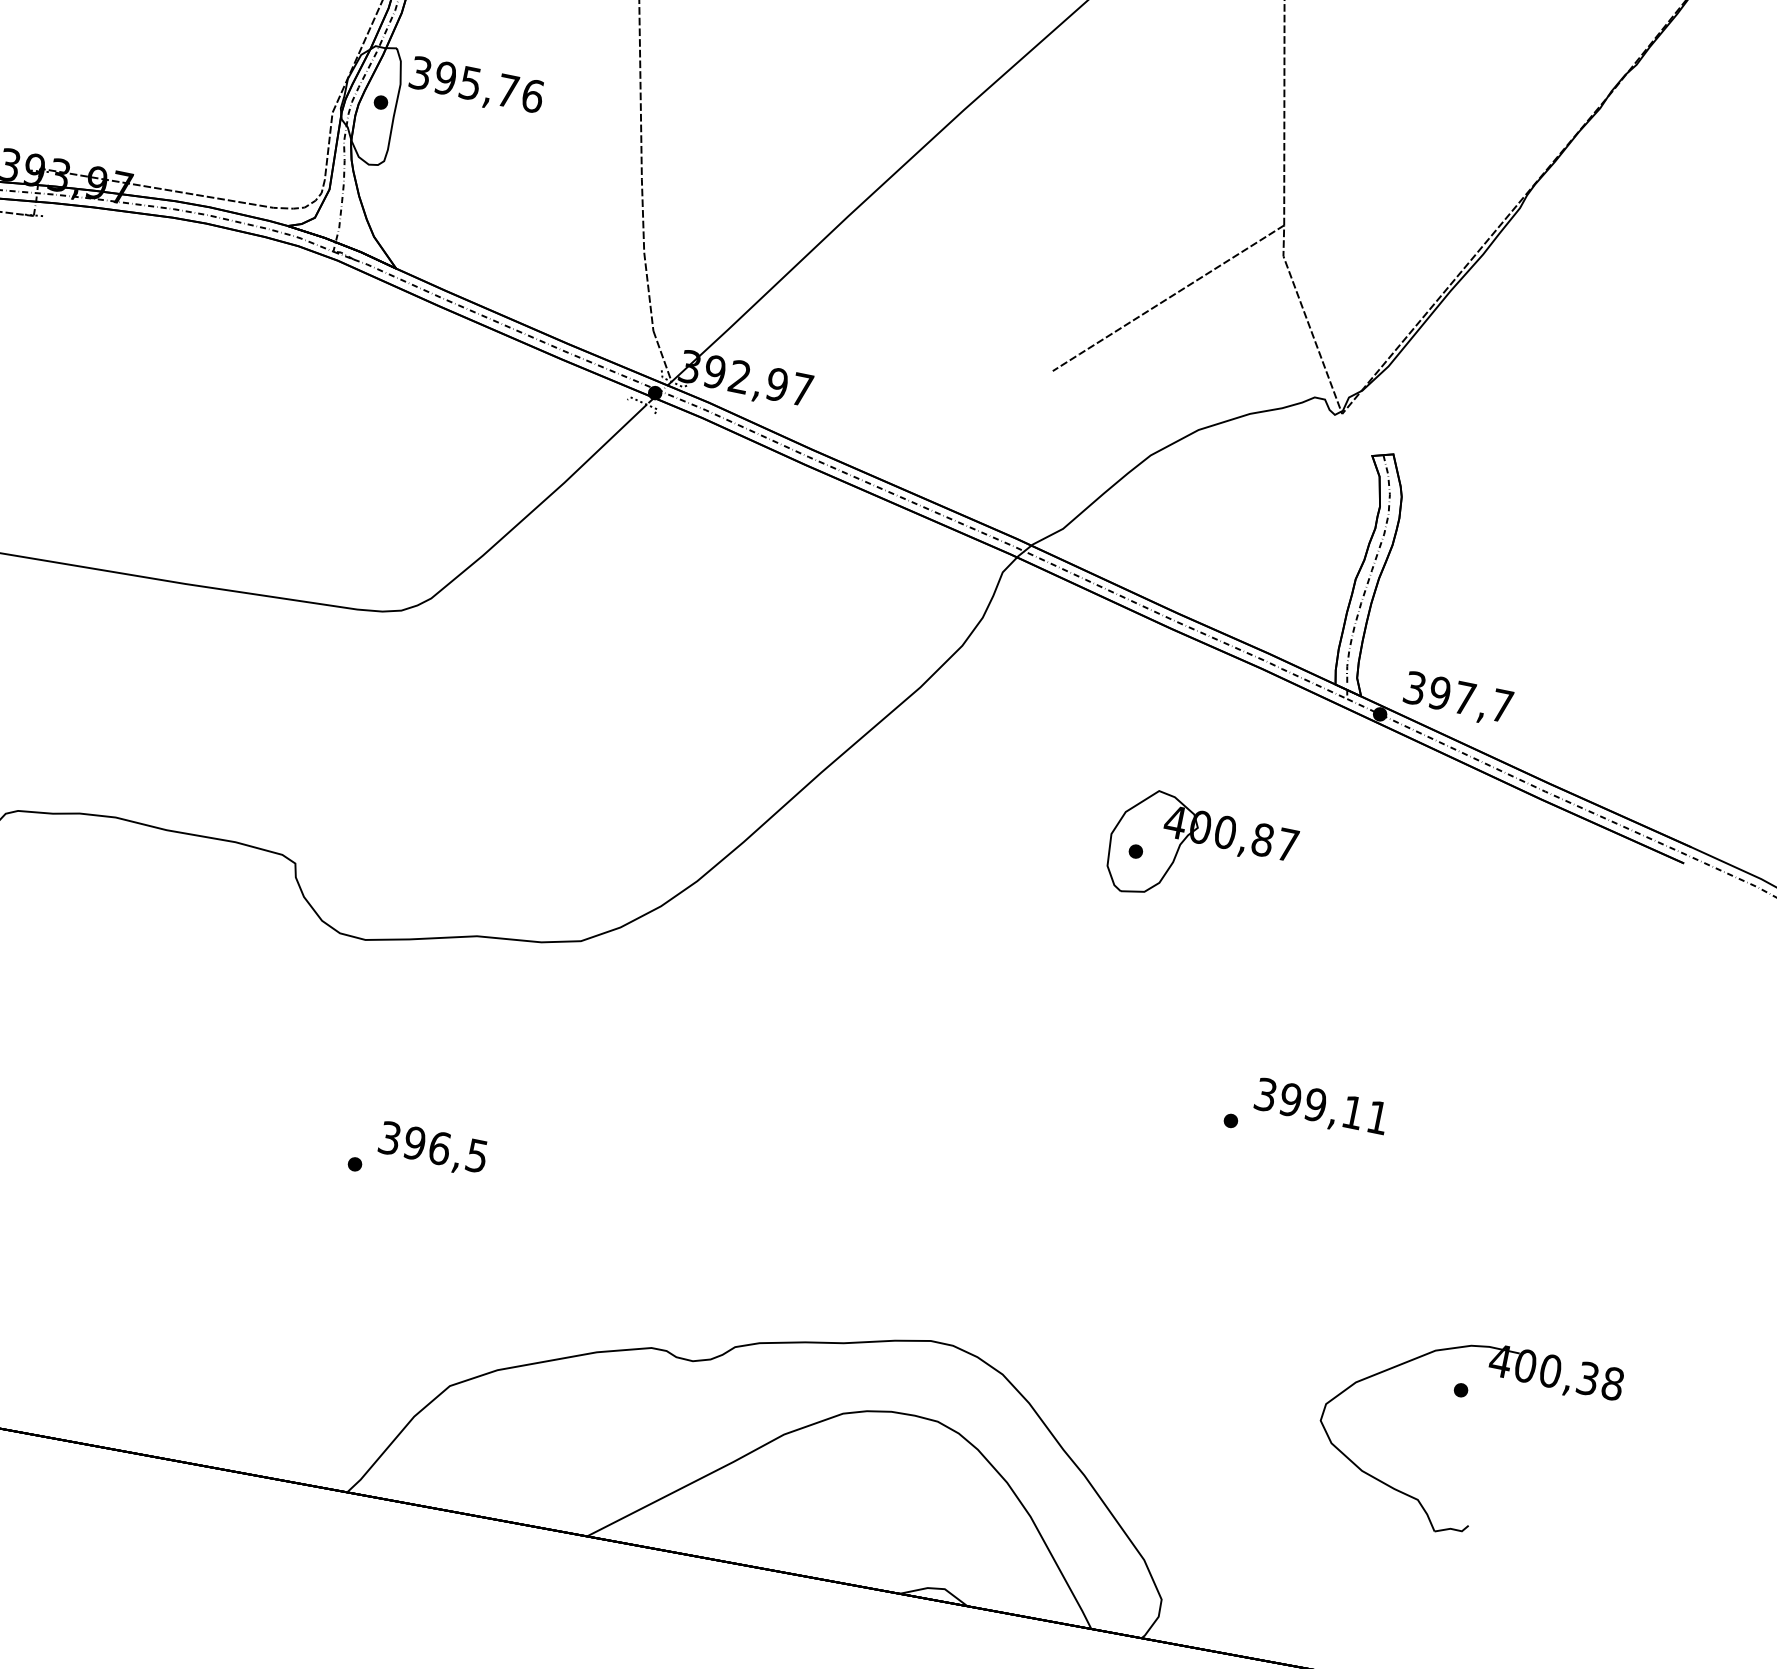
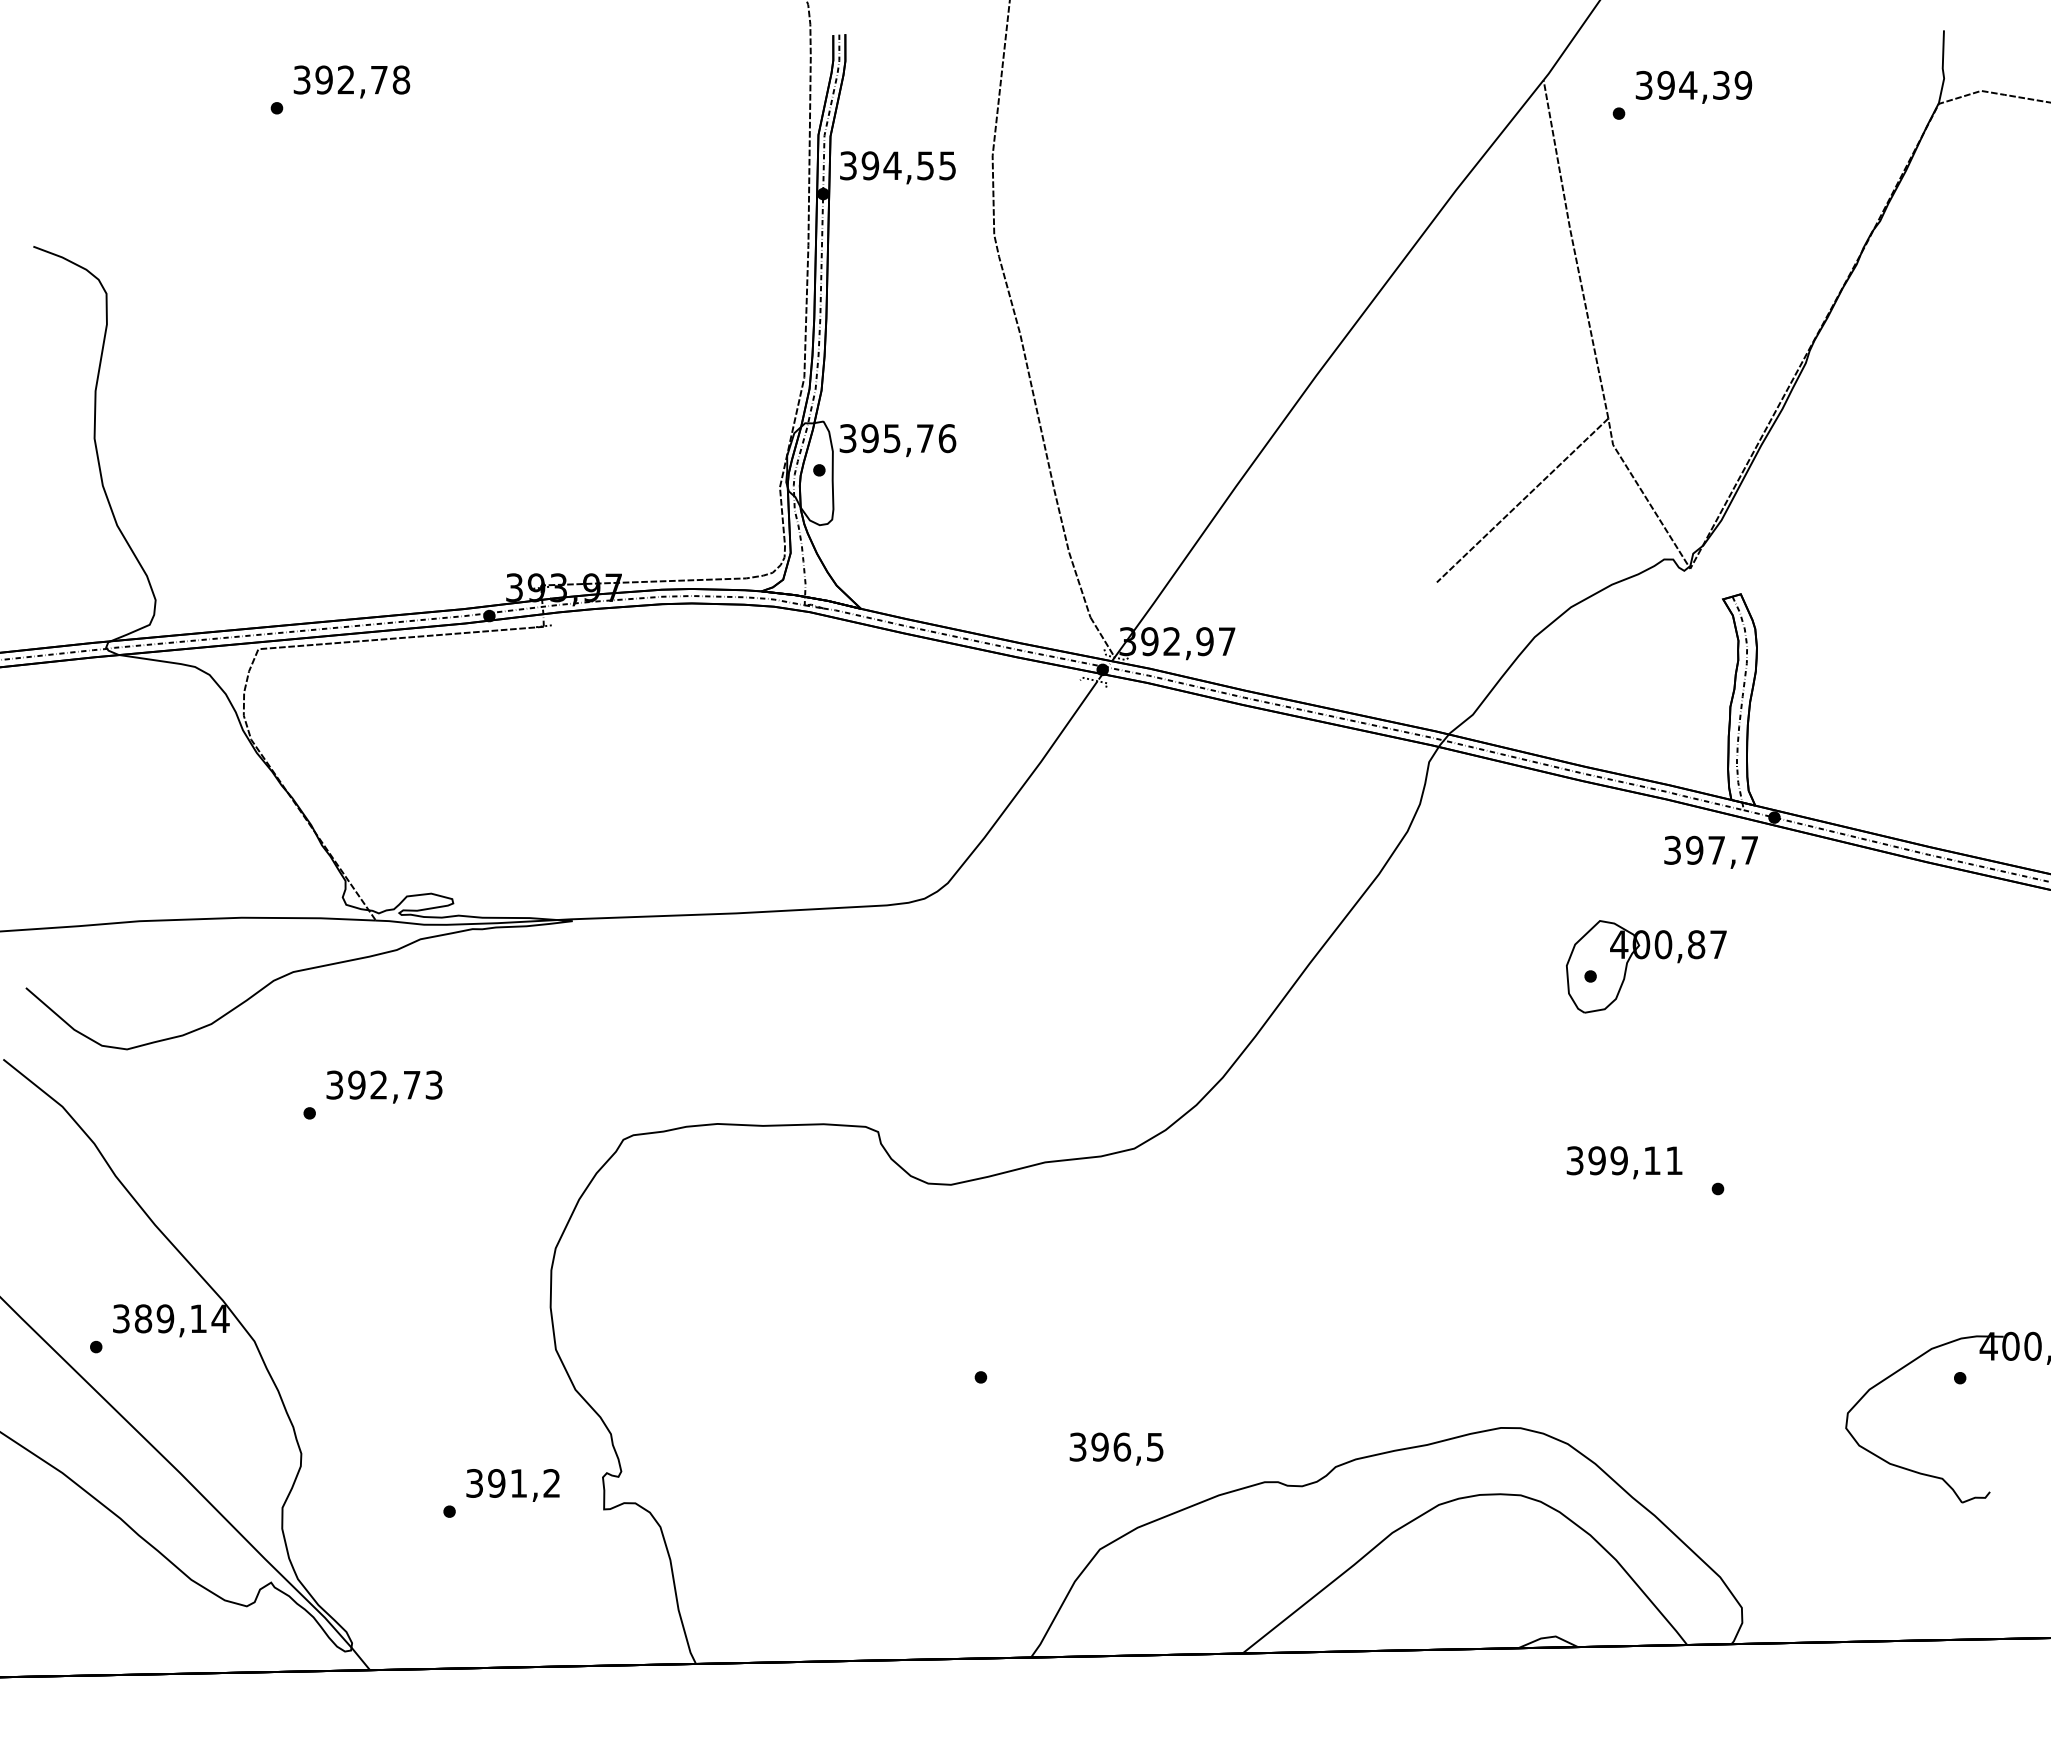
text: (1457, 698) -> (1710, 851), moved
text: (1321, 1108) -> (1624, 1162), moved
text: (433, 1148) -> (1116, 1448), moved

